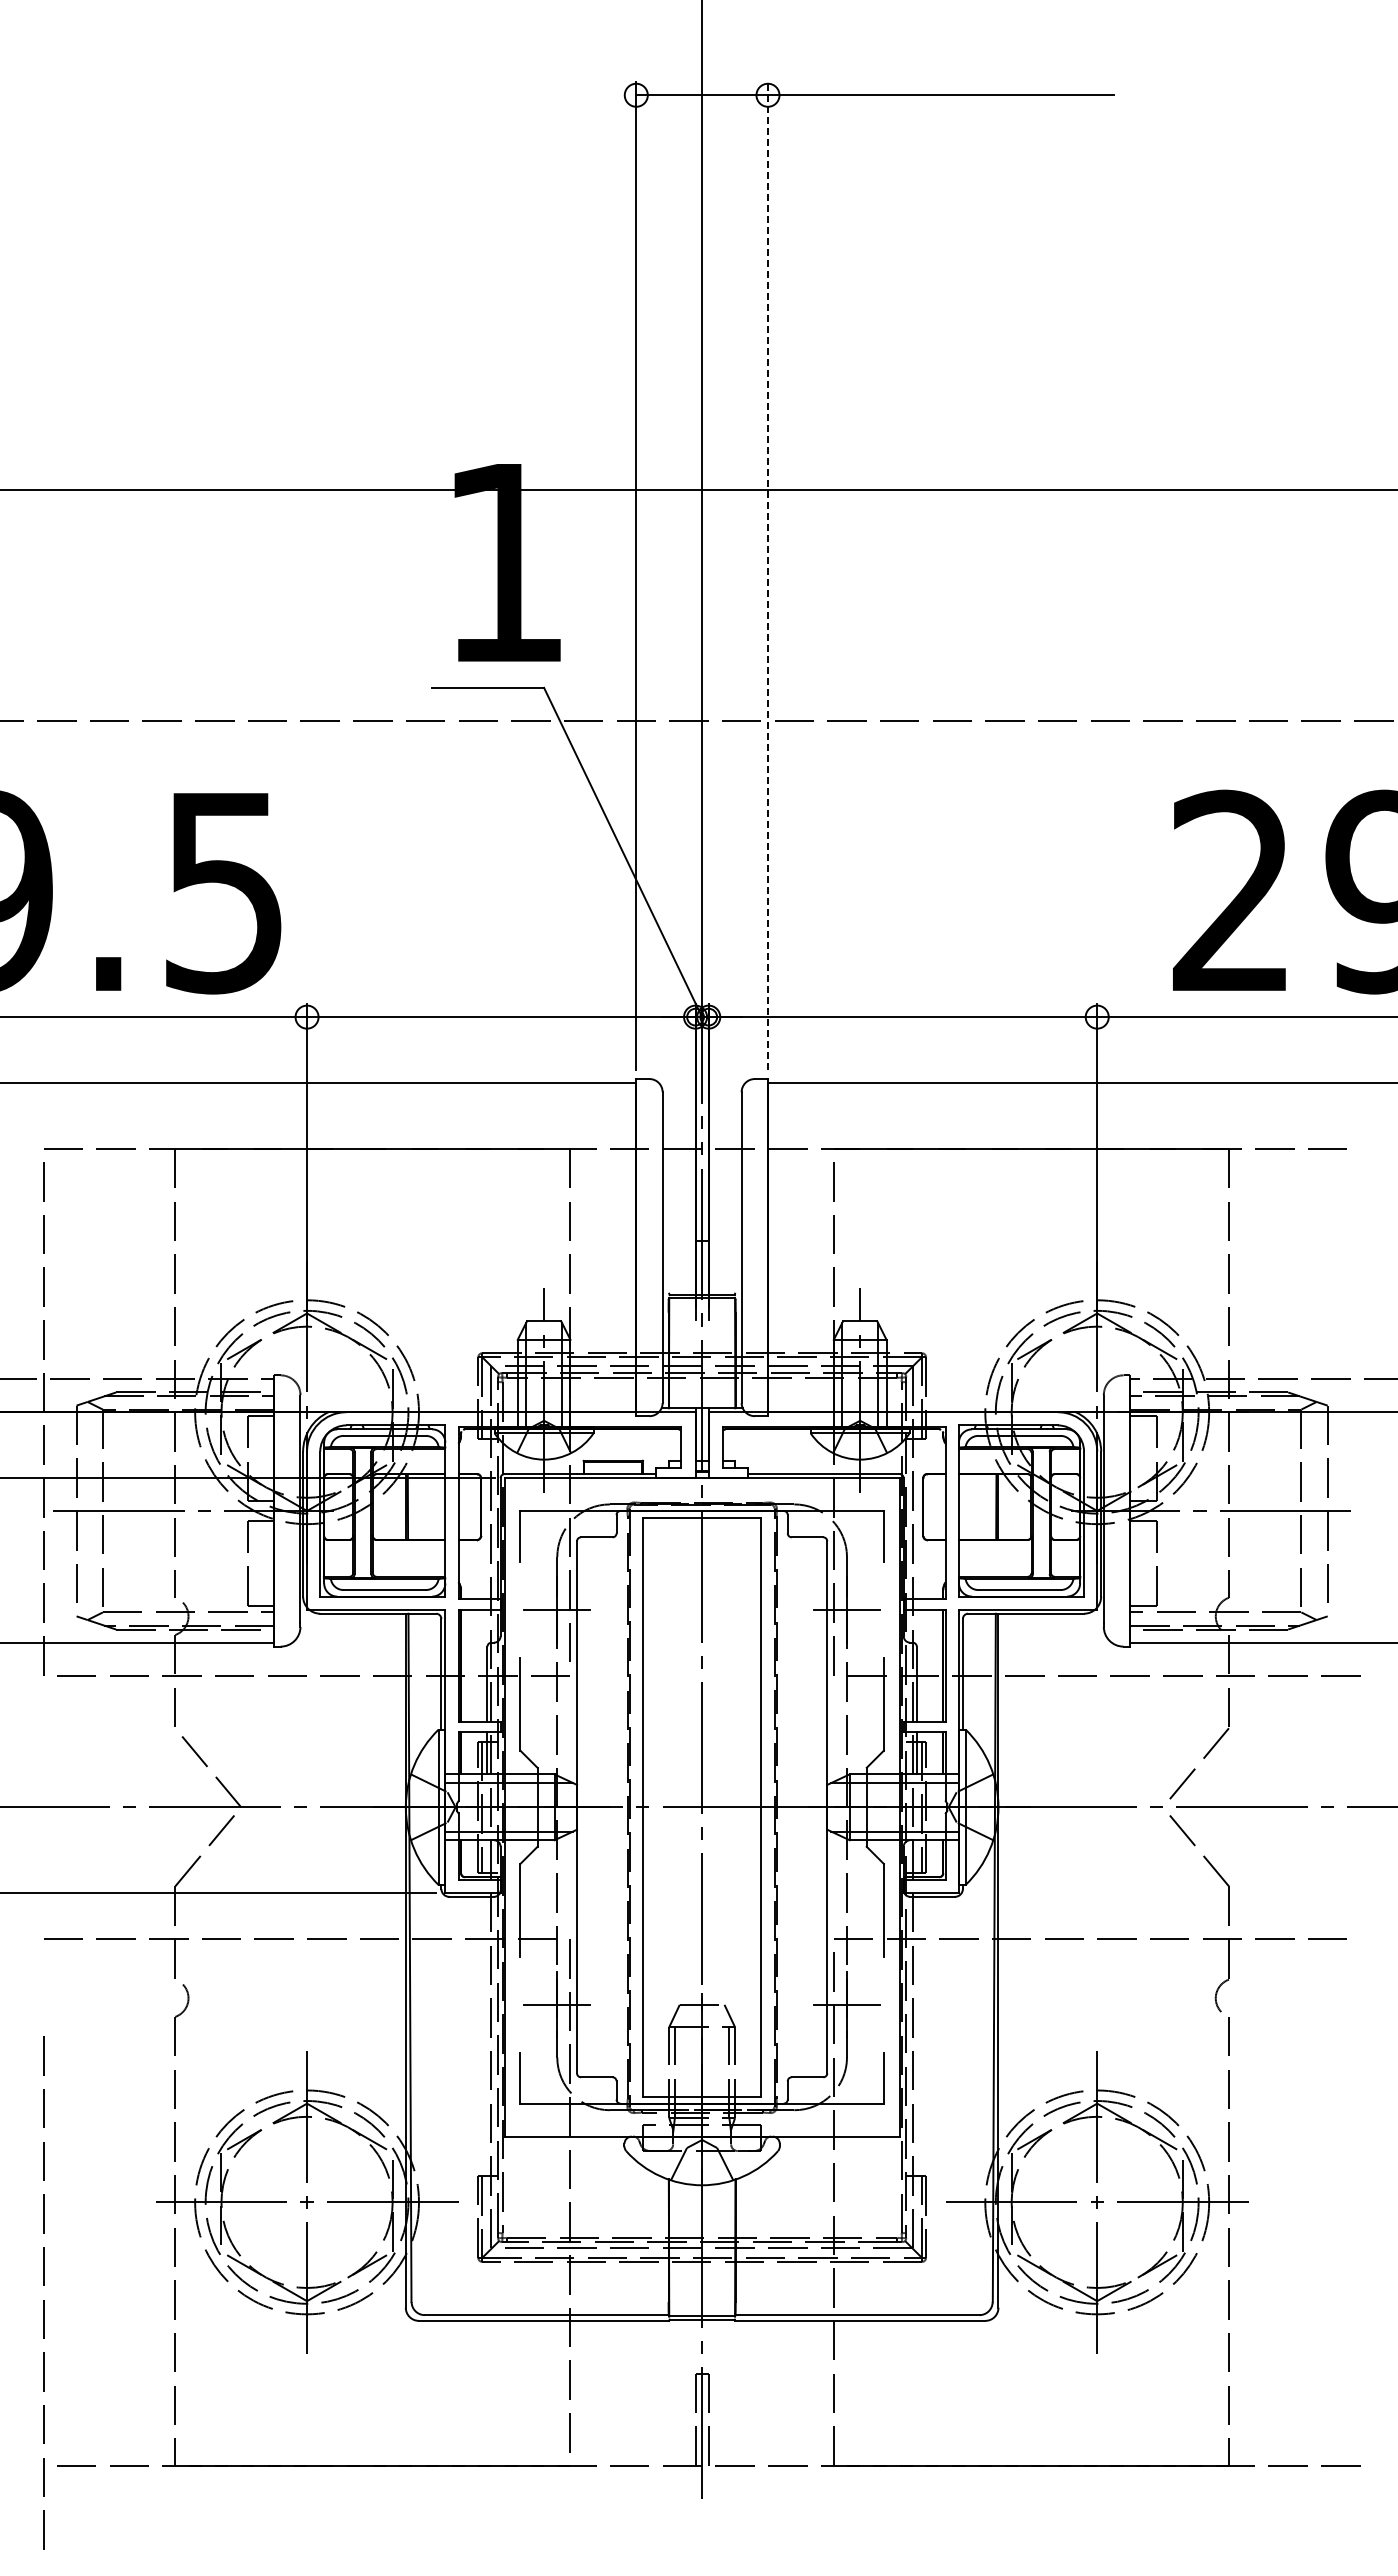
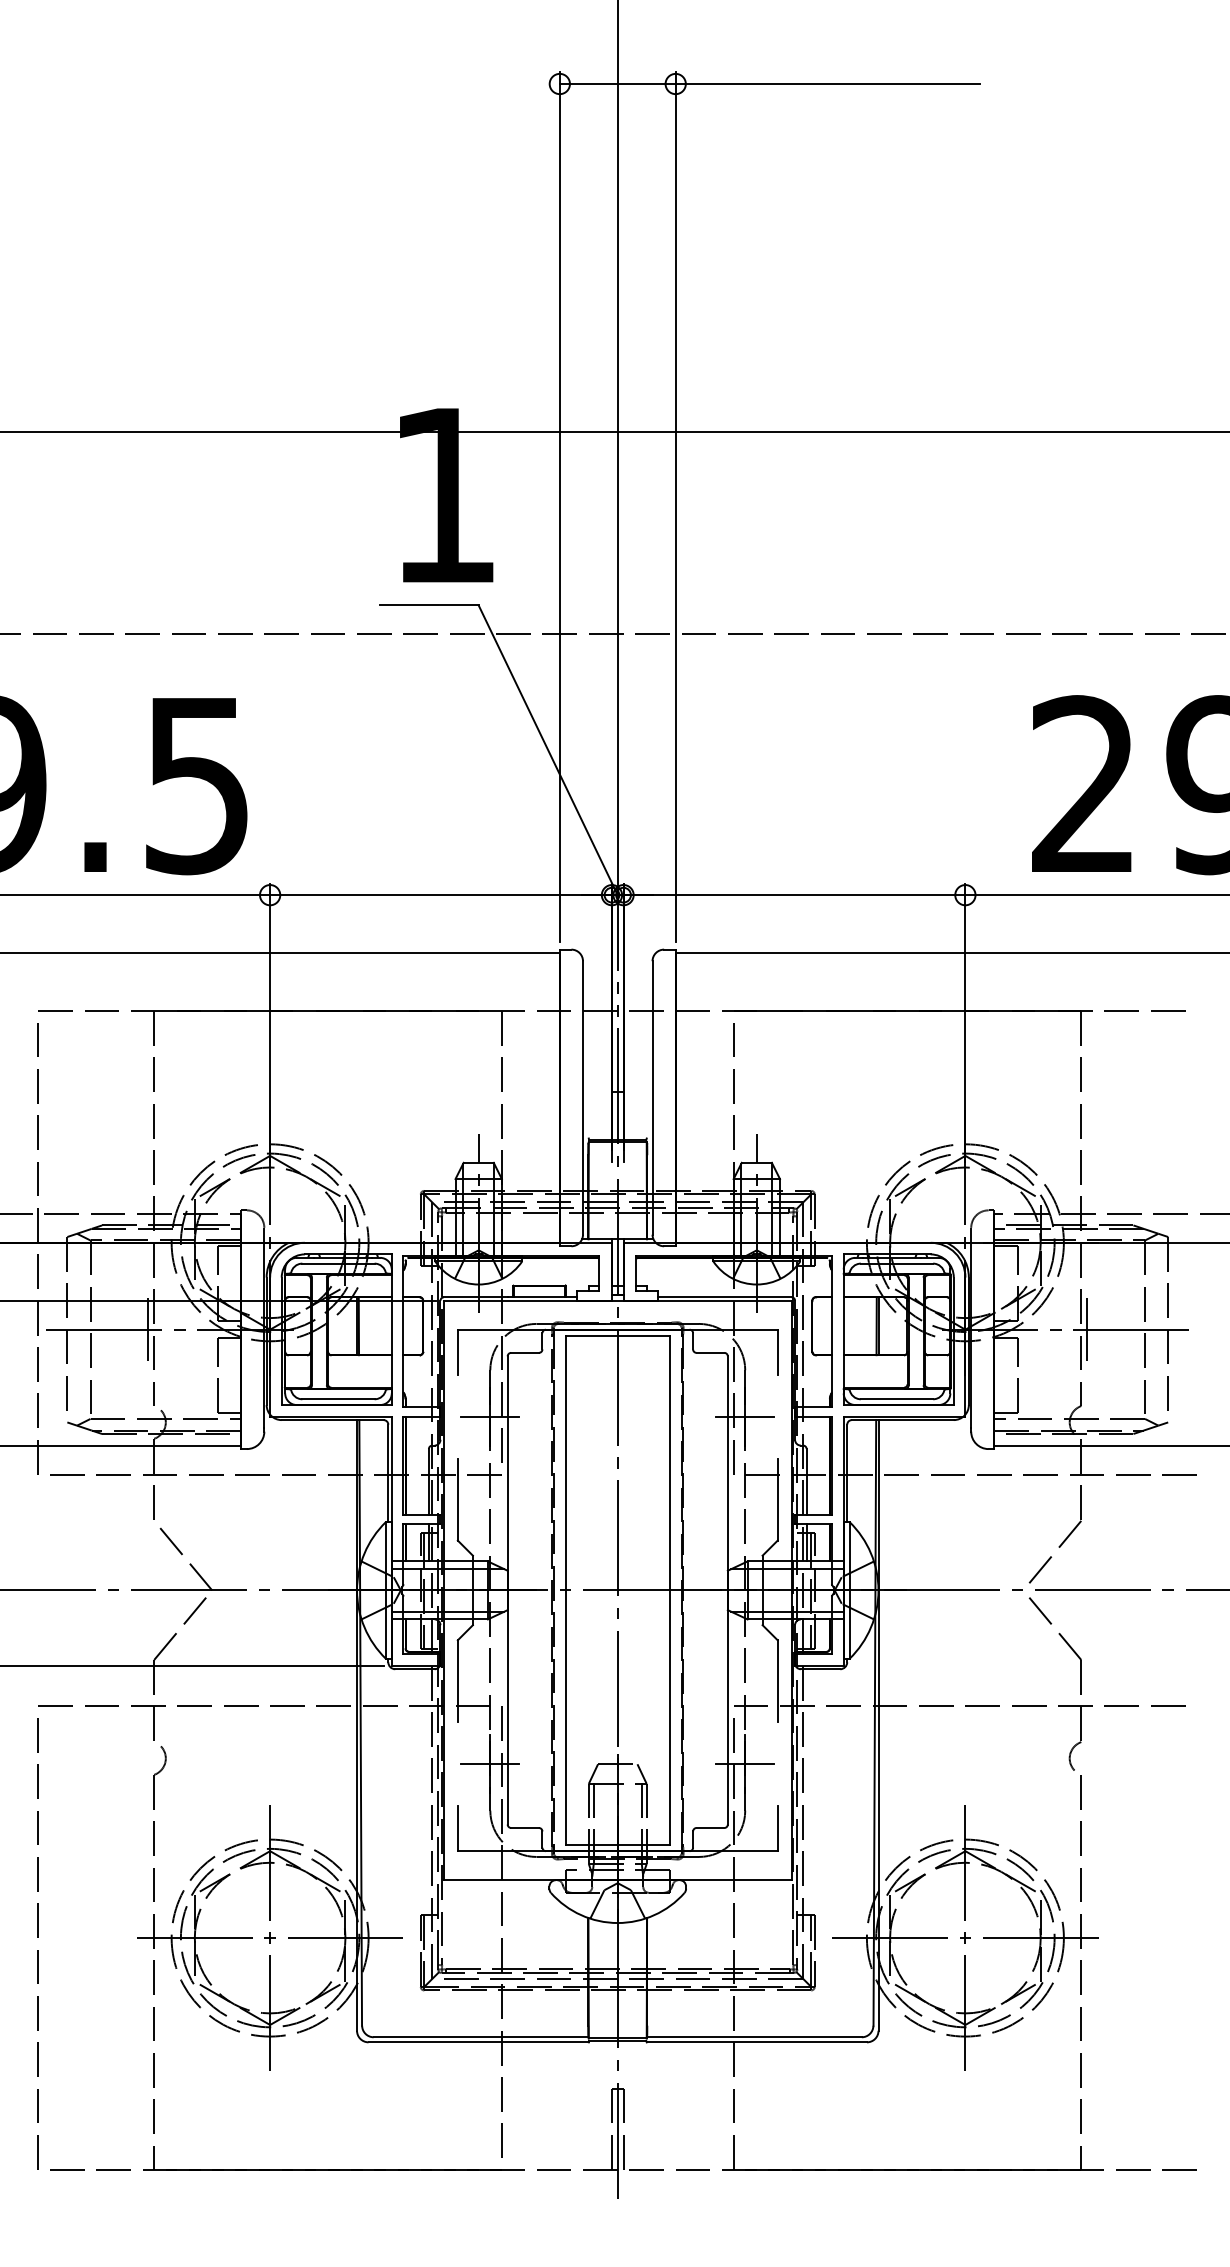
line: (768, 575) -> (676, 506), dashed -> solid
line: (168, 1510) -> (148, 1329), added
line: (1235, 1510) -> (1087, 1329), added
line: (43, 2285) -> (38, 1937), moved

